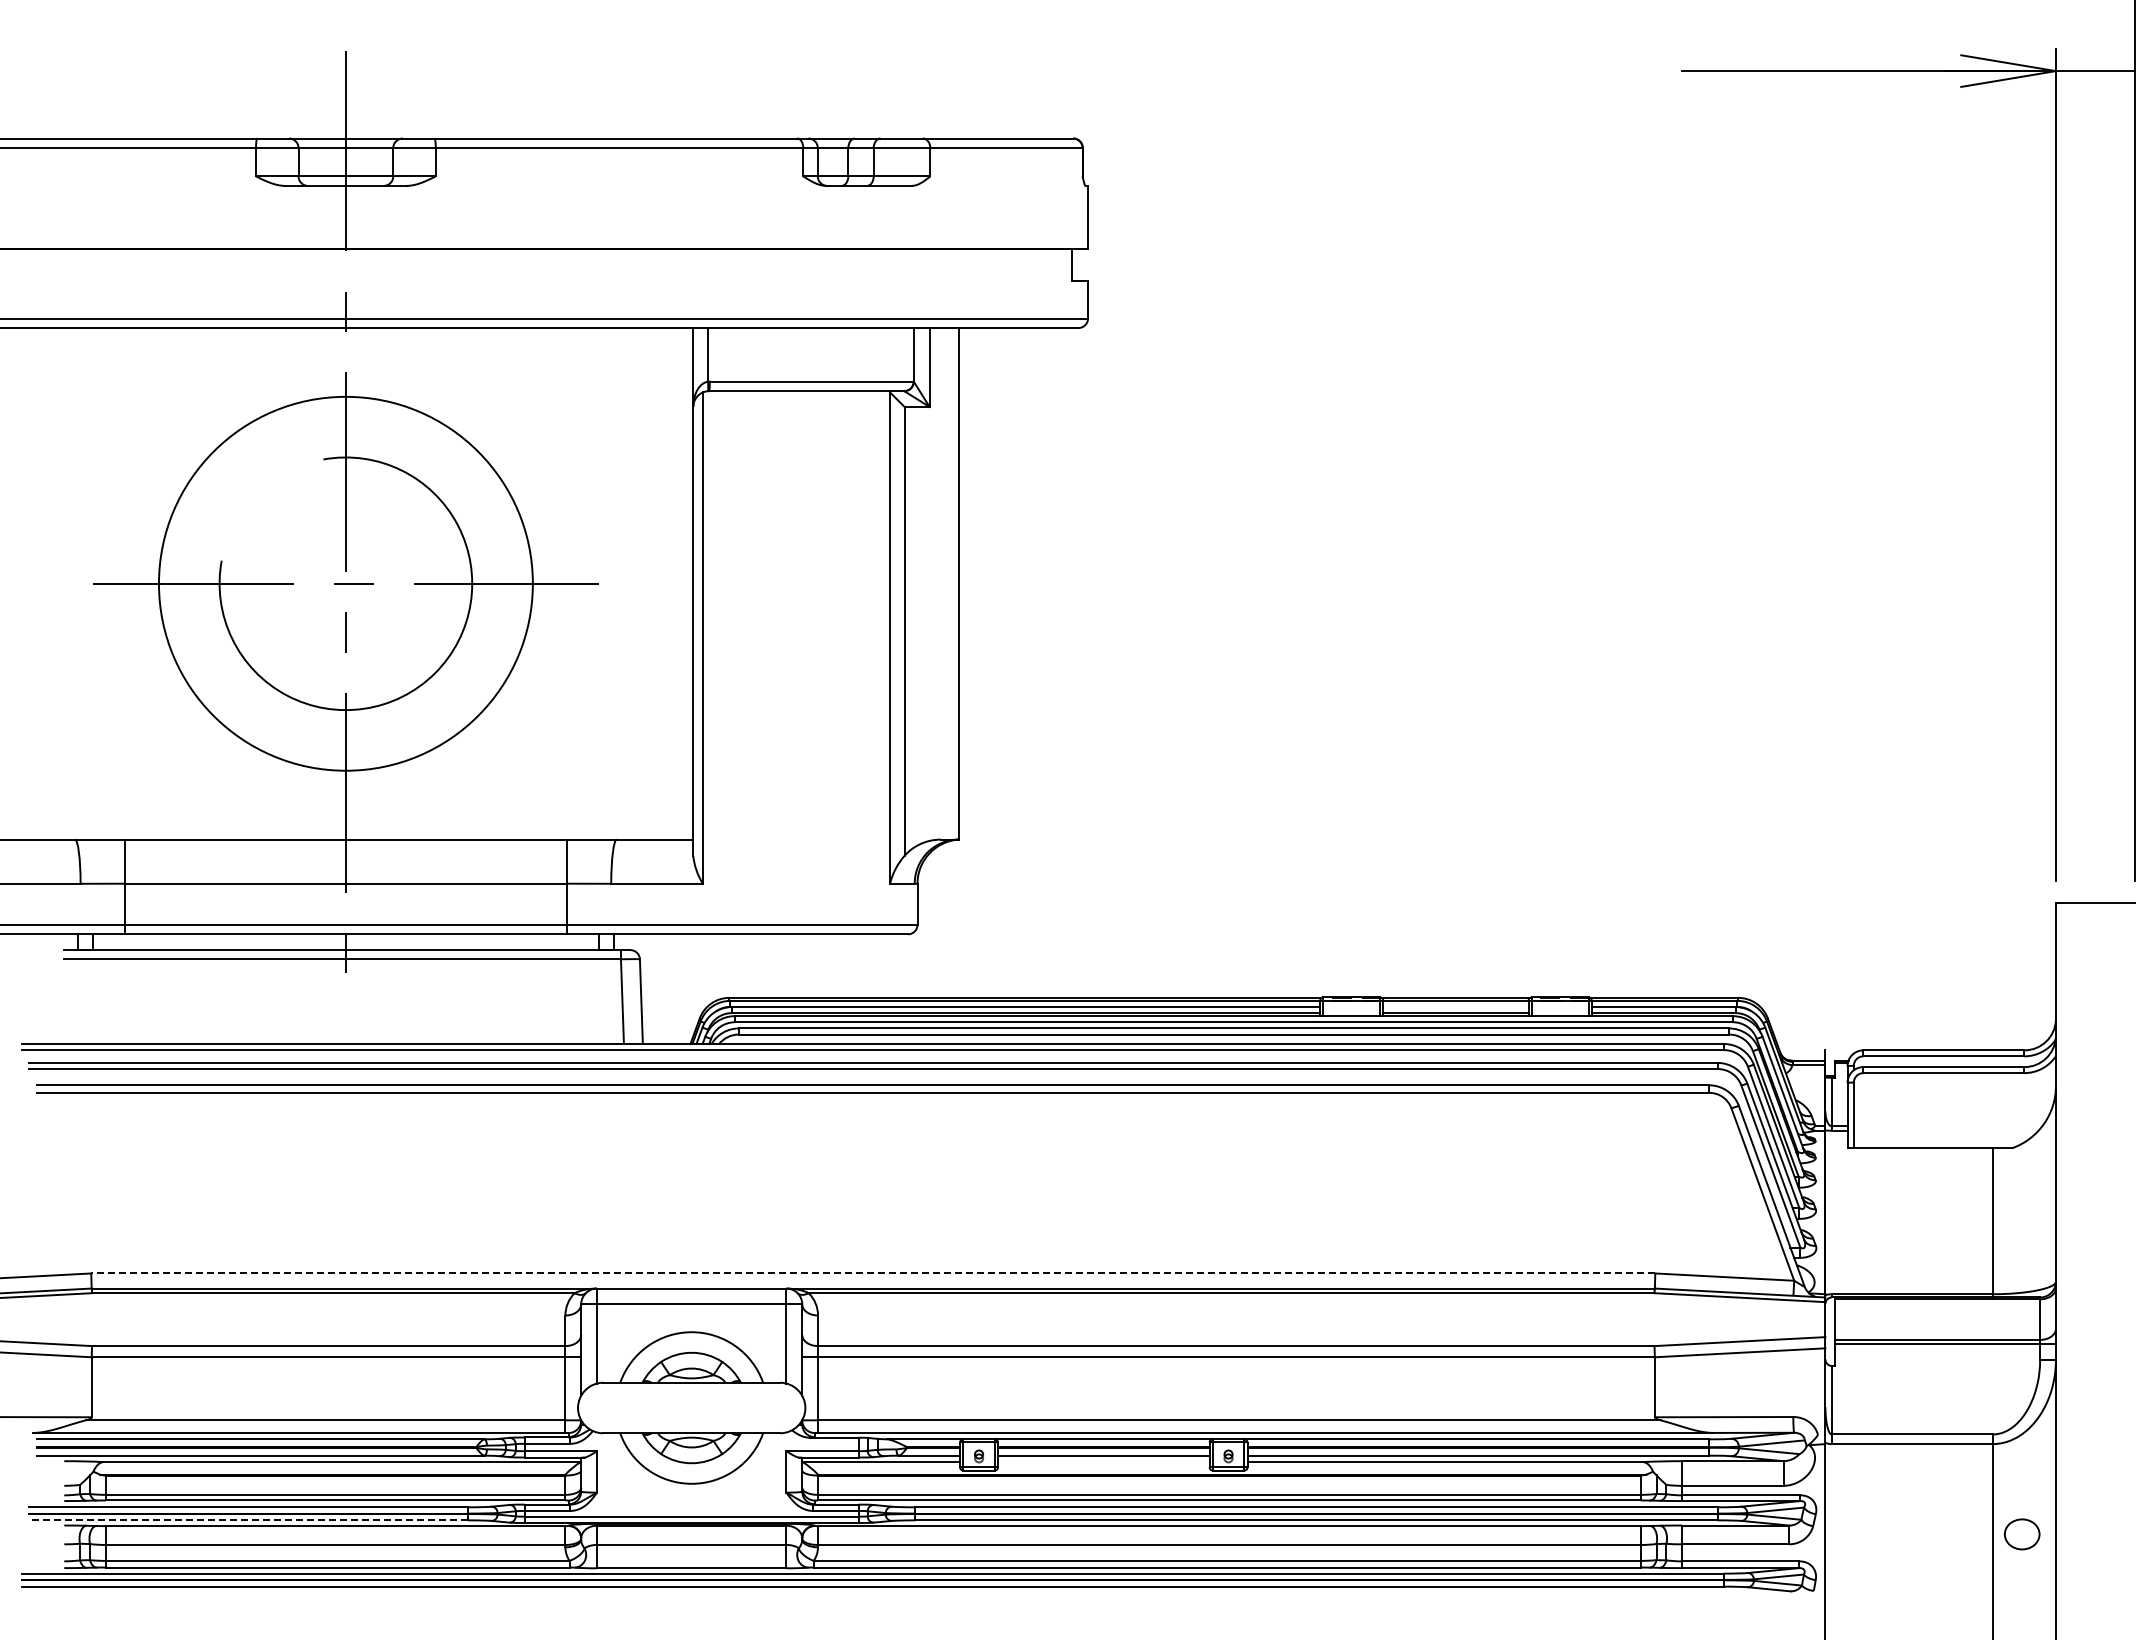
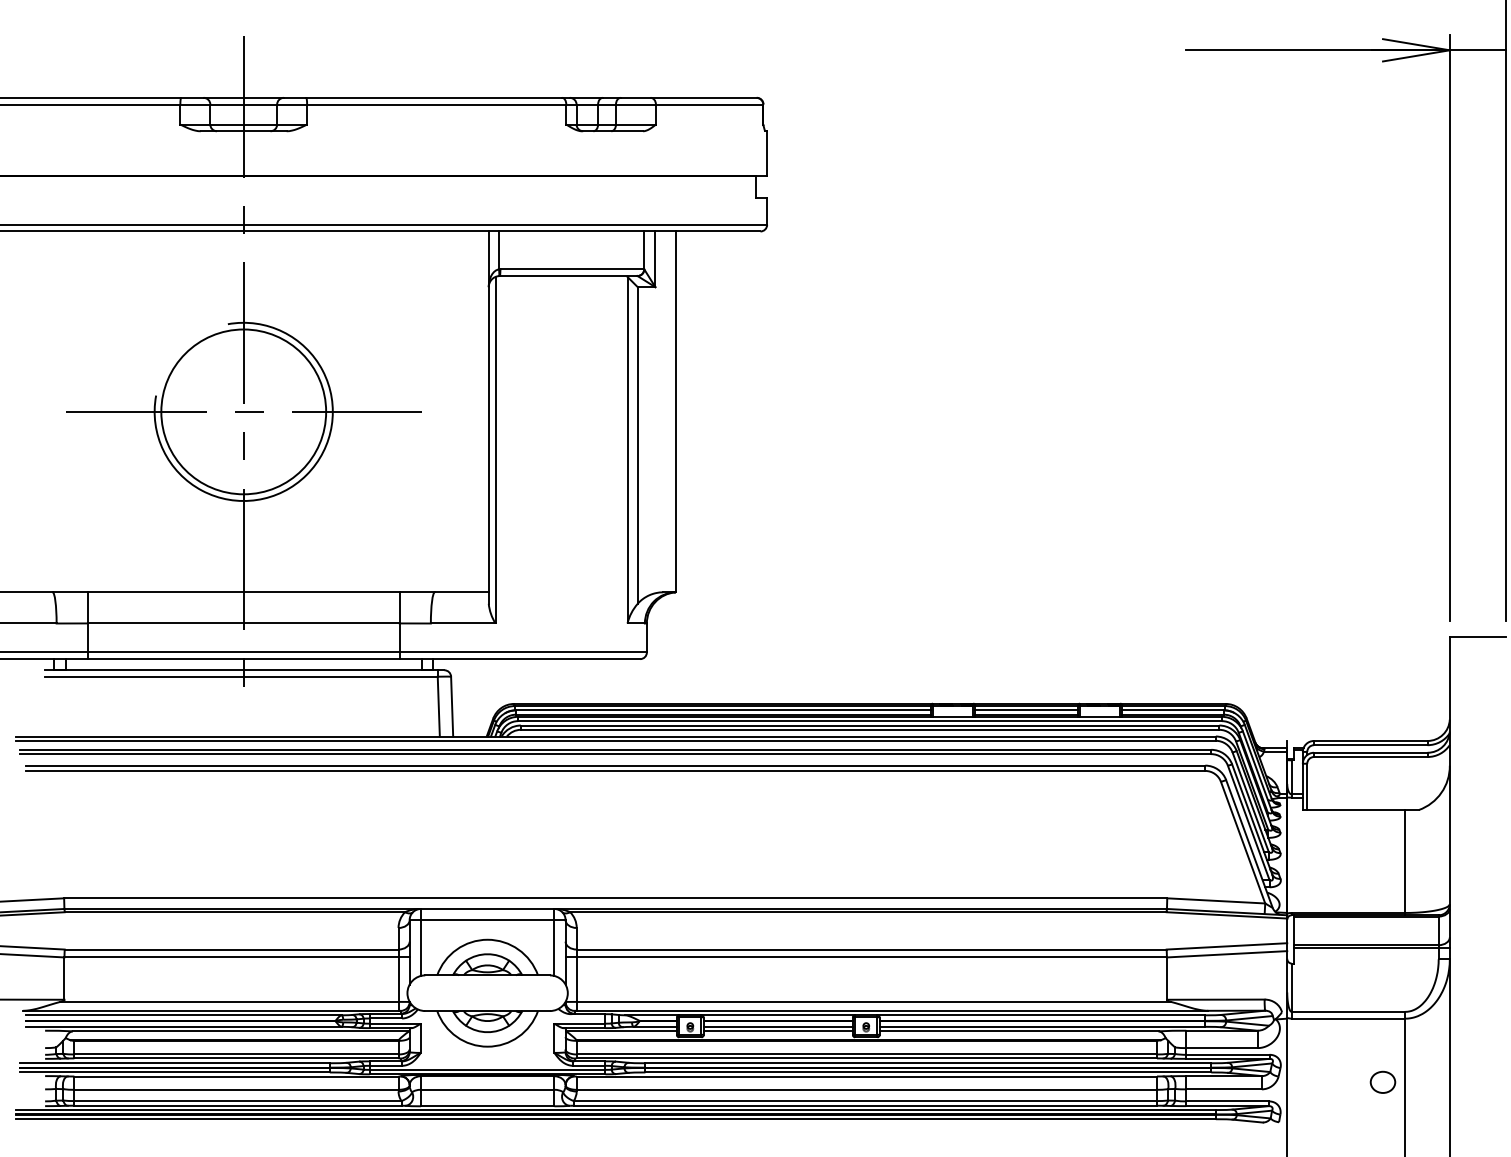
circle: (345, 583) -> (243, 411), size x0.62
line: (1455, 1006) -> (1026, 710), added
line: (872, 1273) -> (615, 898), dashed -> solid
line: (1103, 1462) -> (778, 1031), added
line: (248, 1520) -> (175, 1072), dashed -> solid
part: (2022, 1534) -> (1383, 1082), moved

